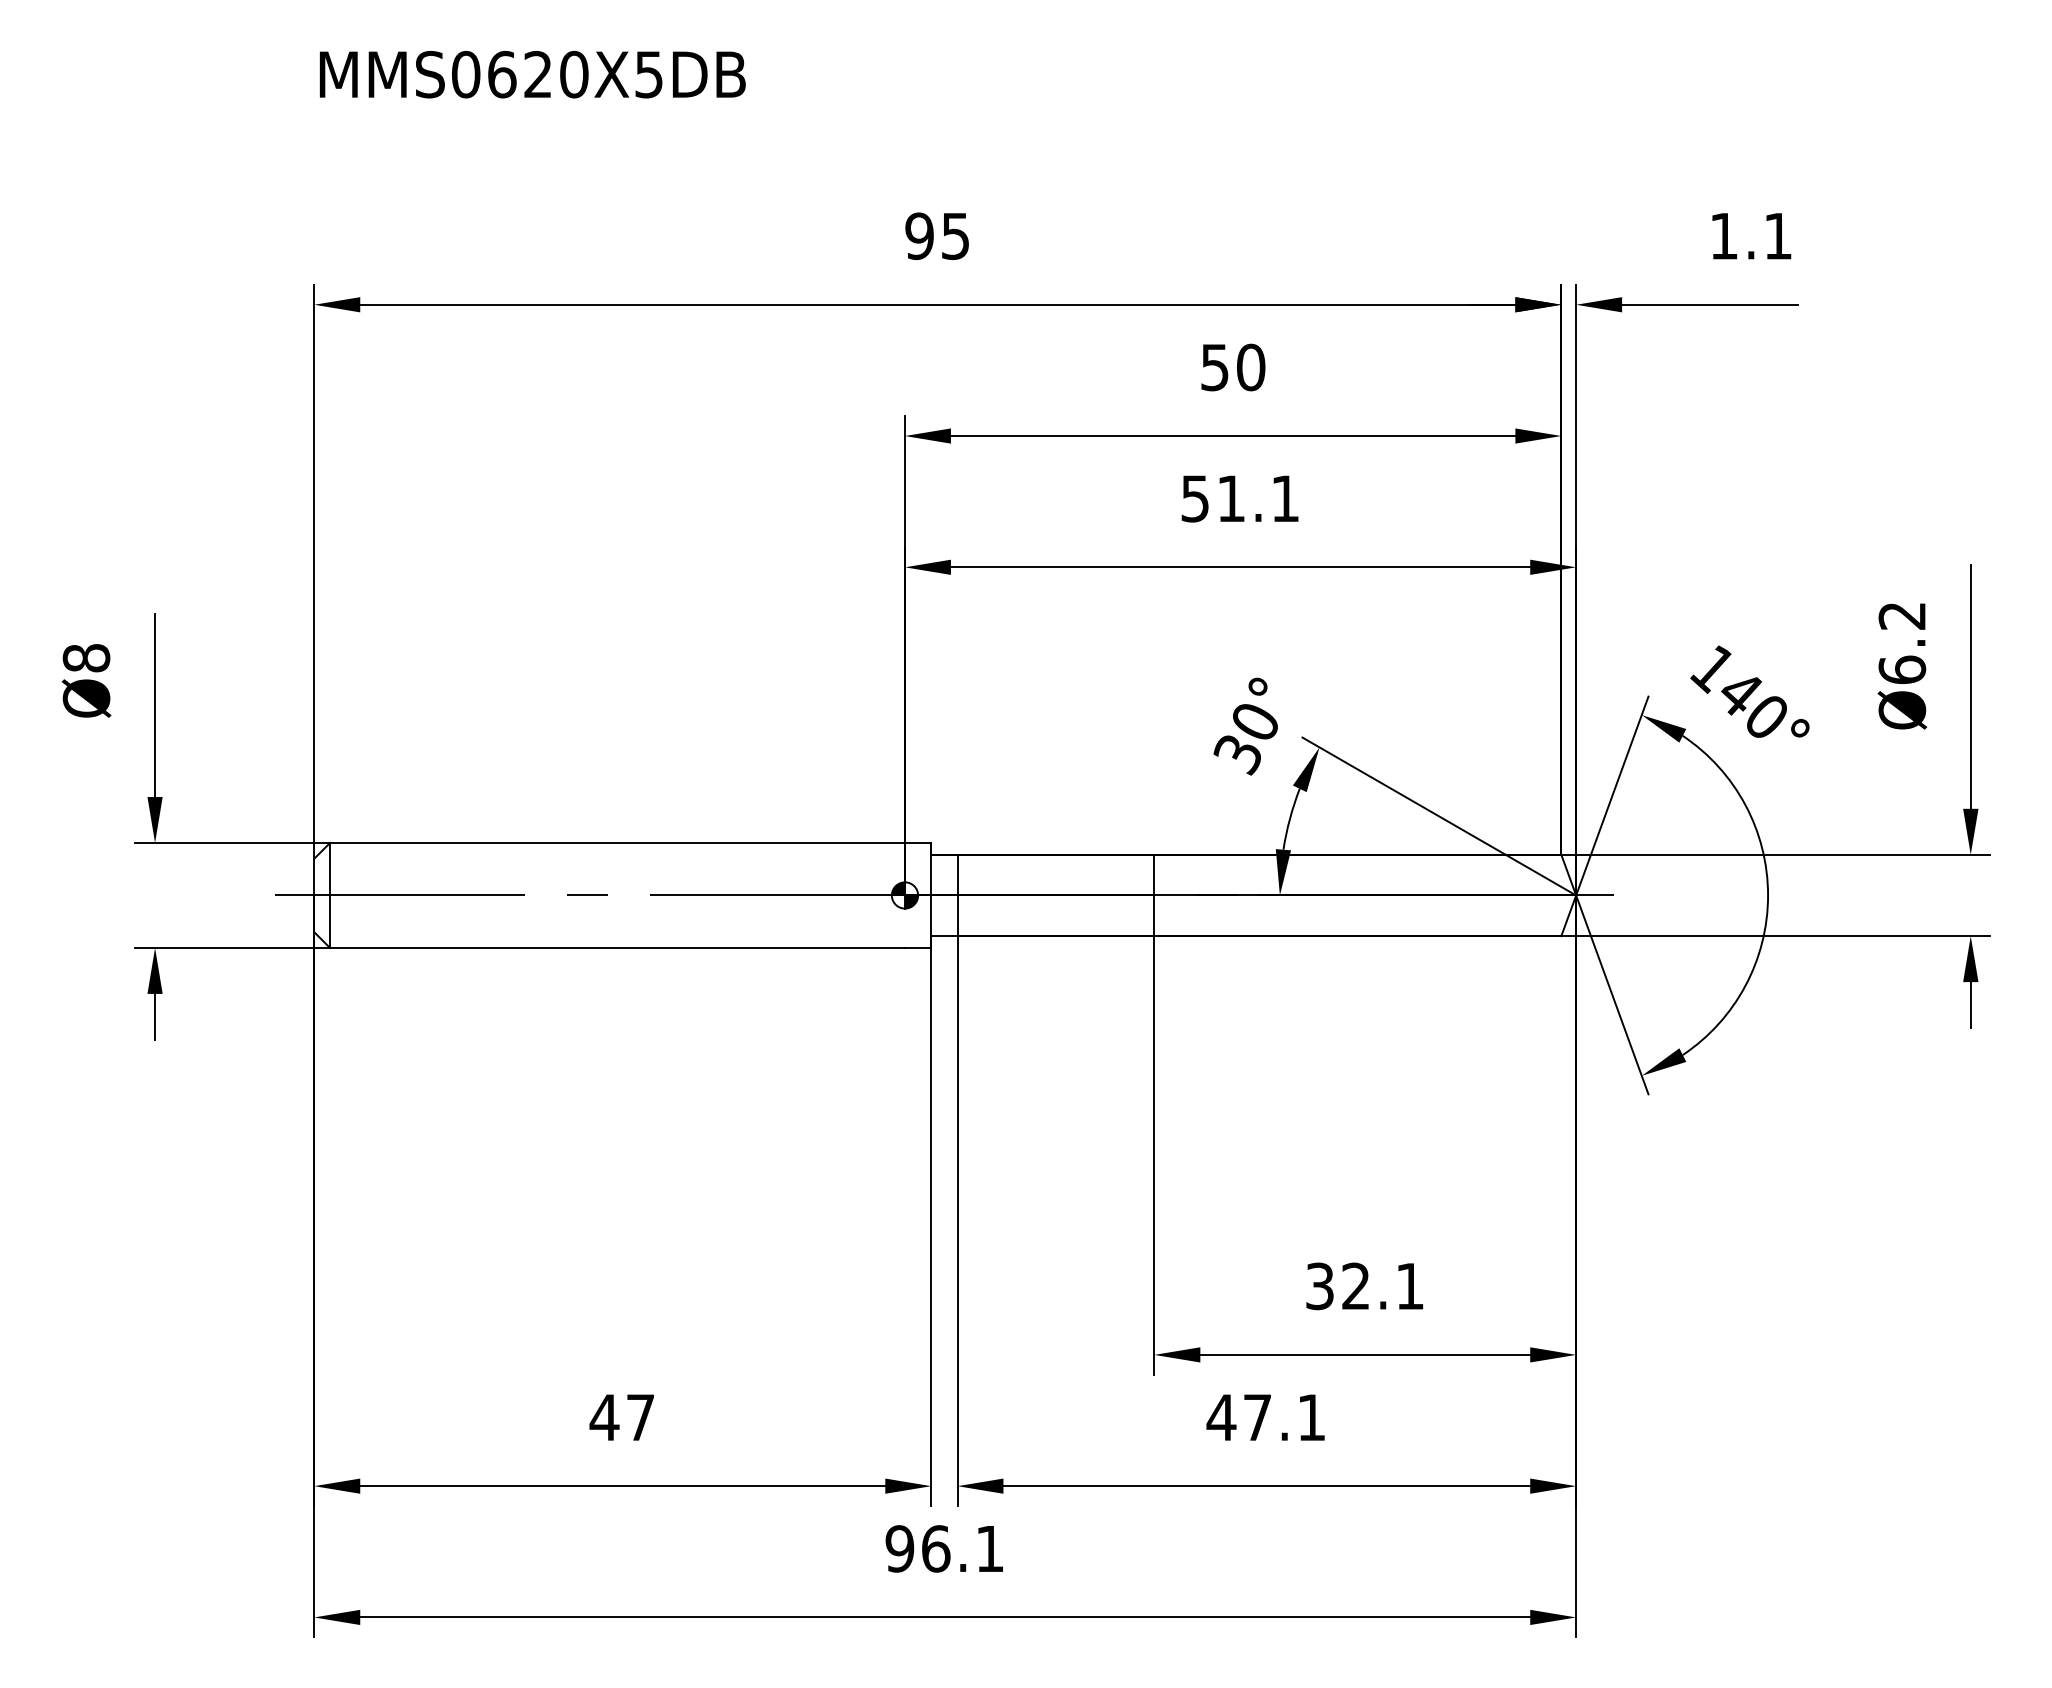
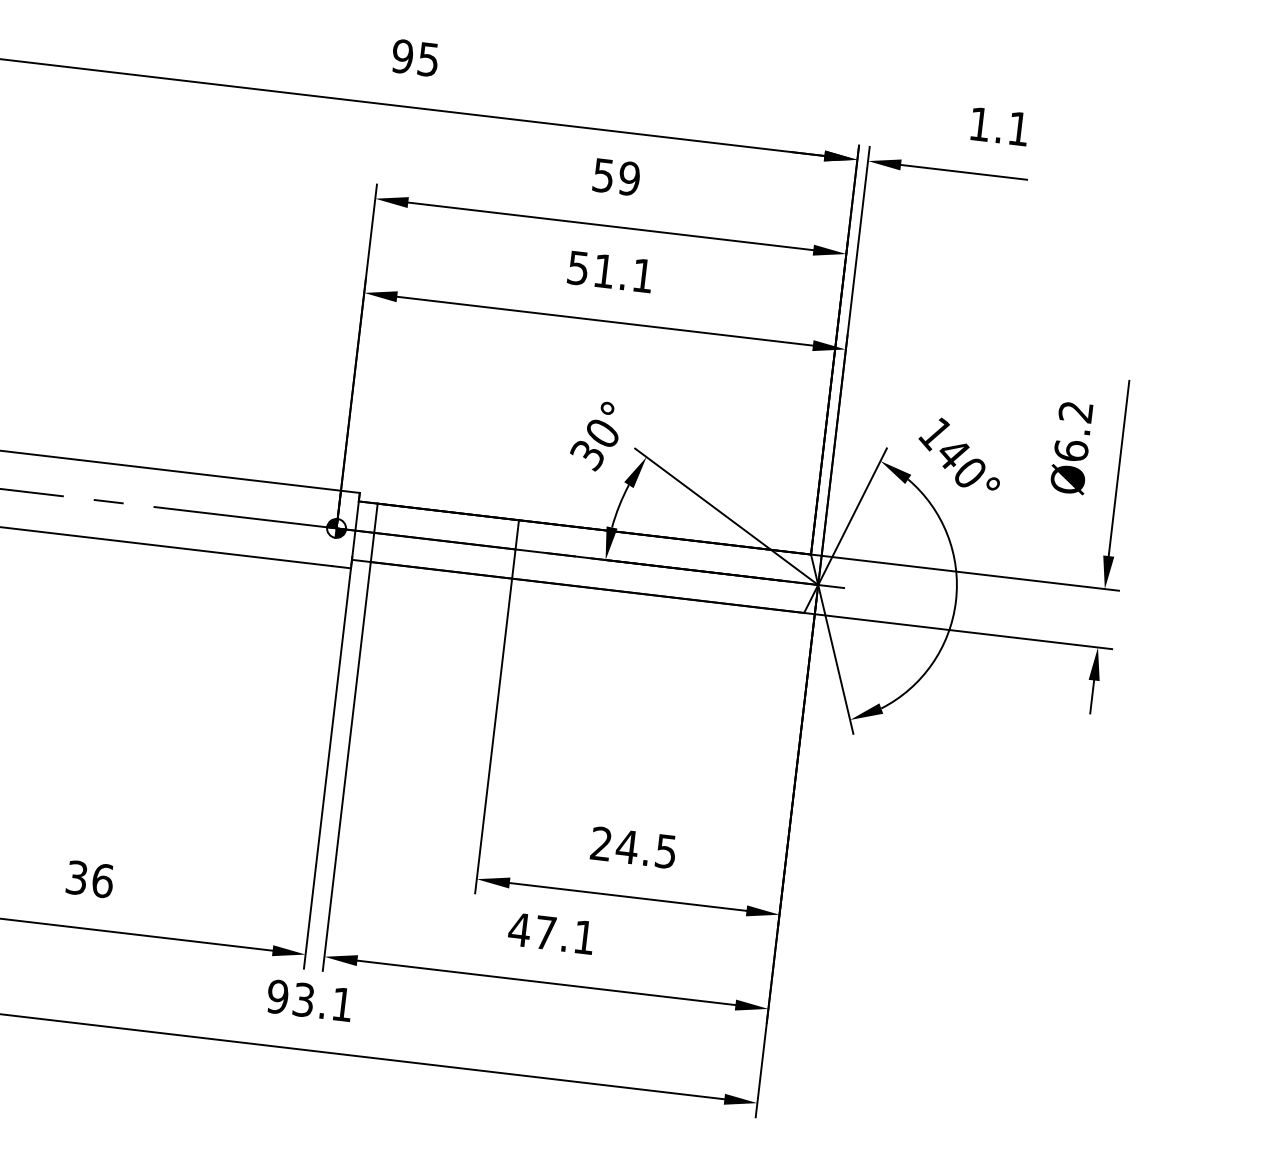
text: (1250, 367) -> (629, 178), 50 -> 59
text: (1364, 1286) -> (633, 847), 32.1 -> 24.5
text: (622, 1417) -> (89, 879), 47 -> 36
text: (936, 1548) -> (304, 999), 96.1 -> 93.1

